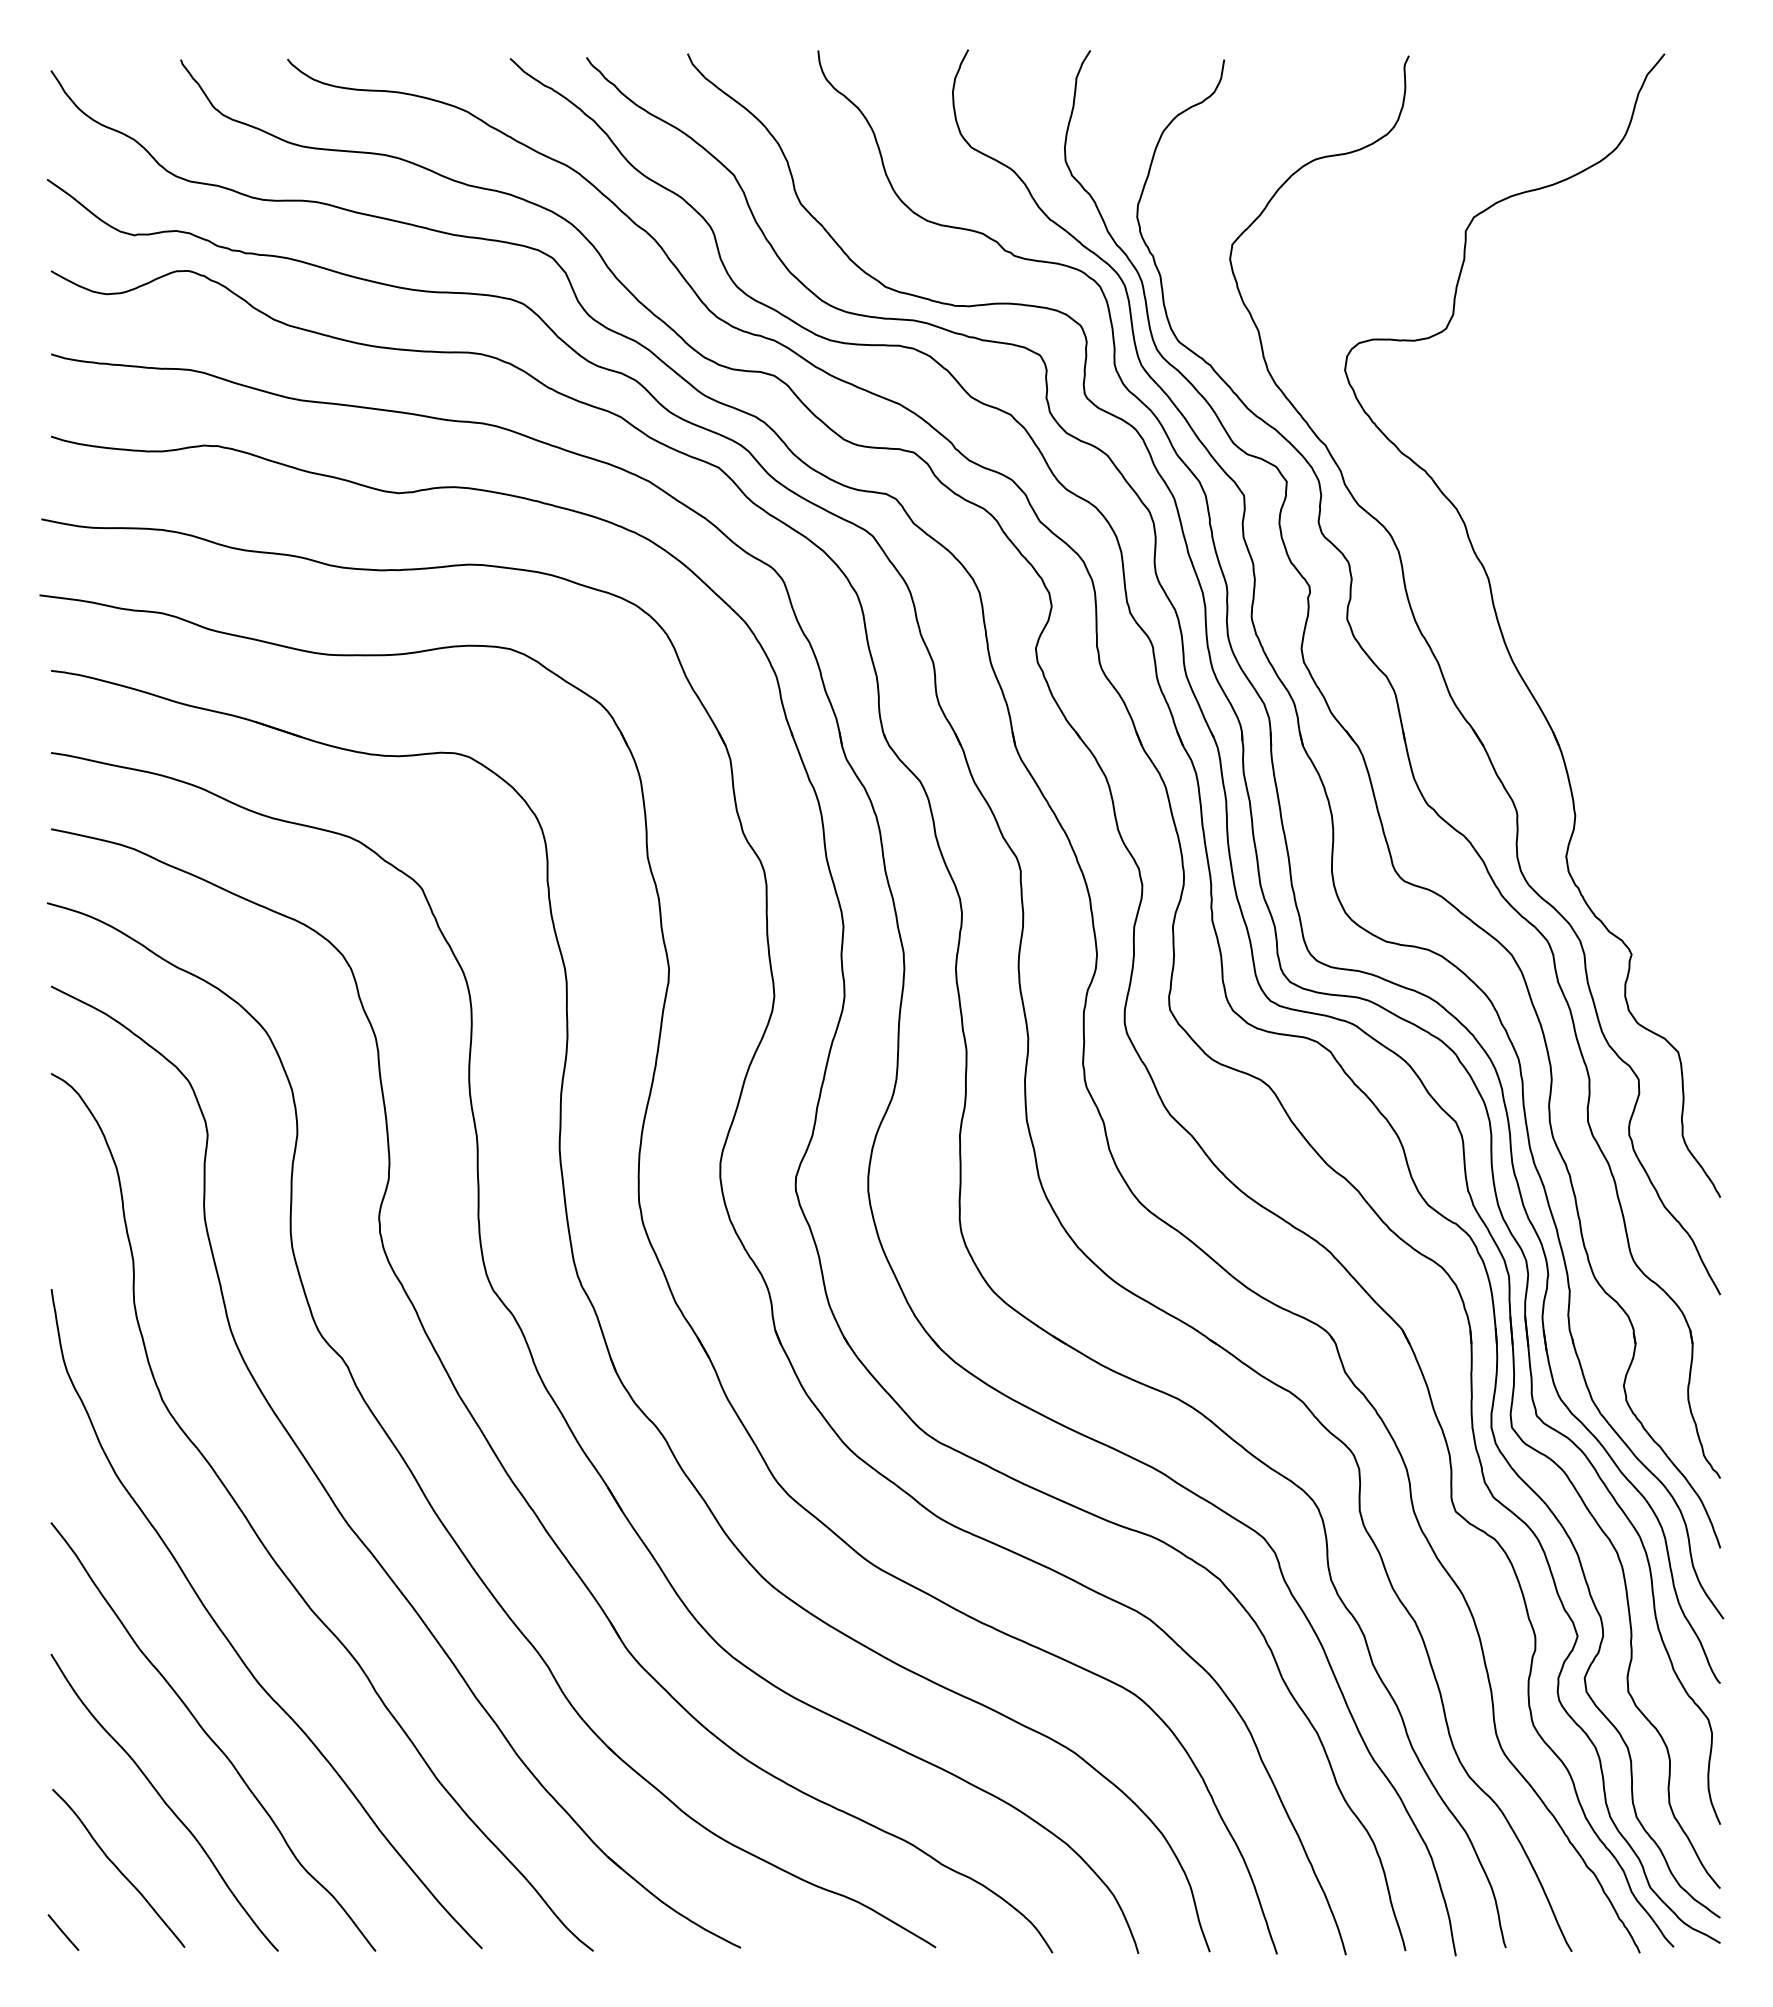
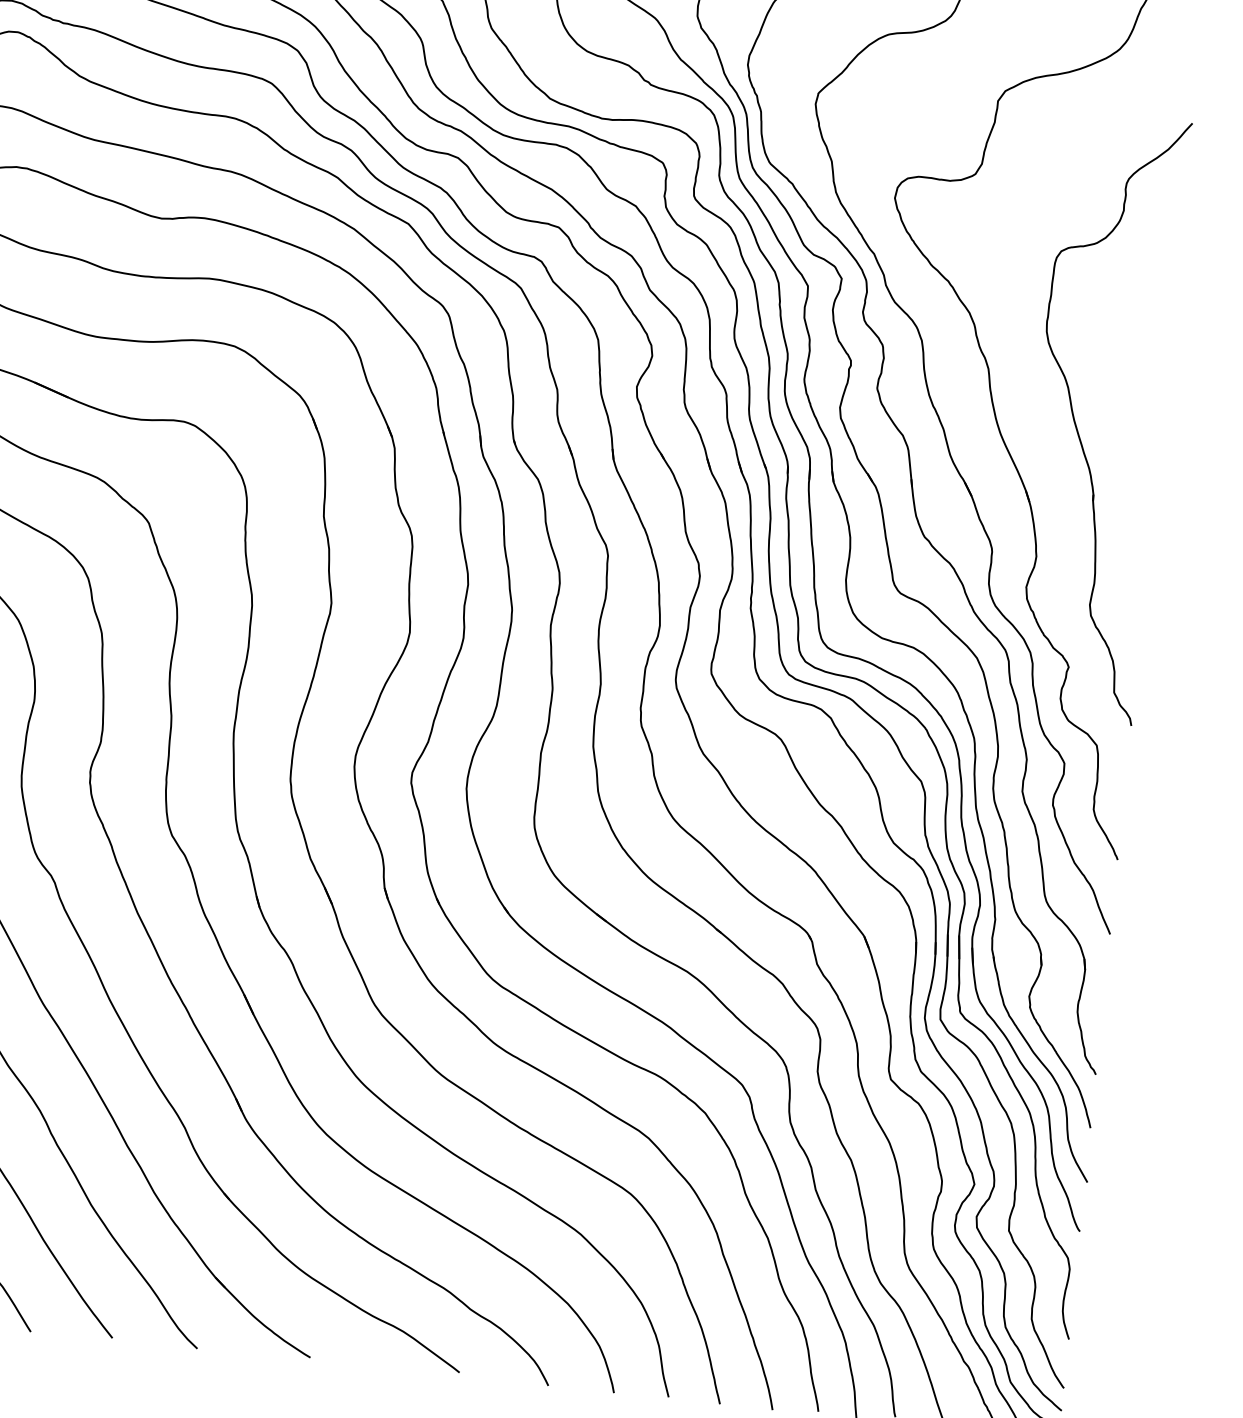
part: (1610, 641) -> (1076, 426), added

